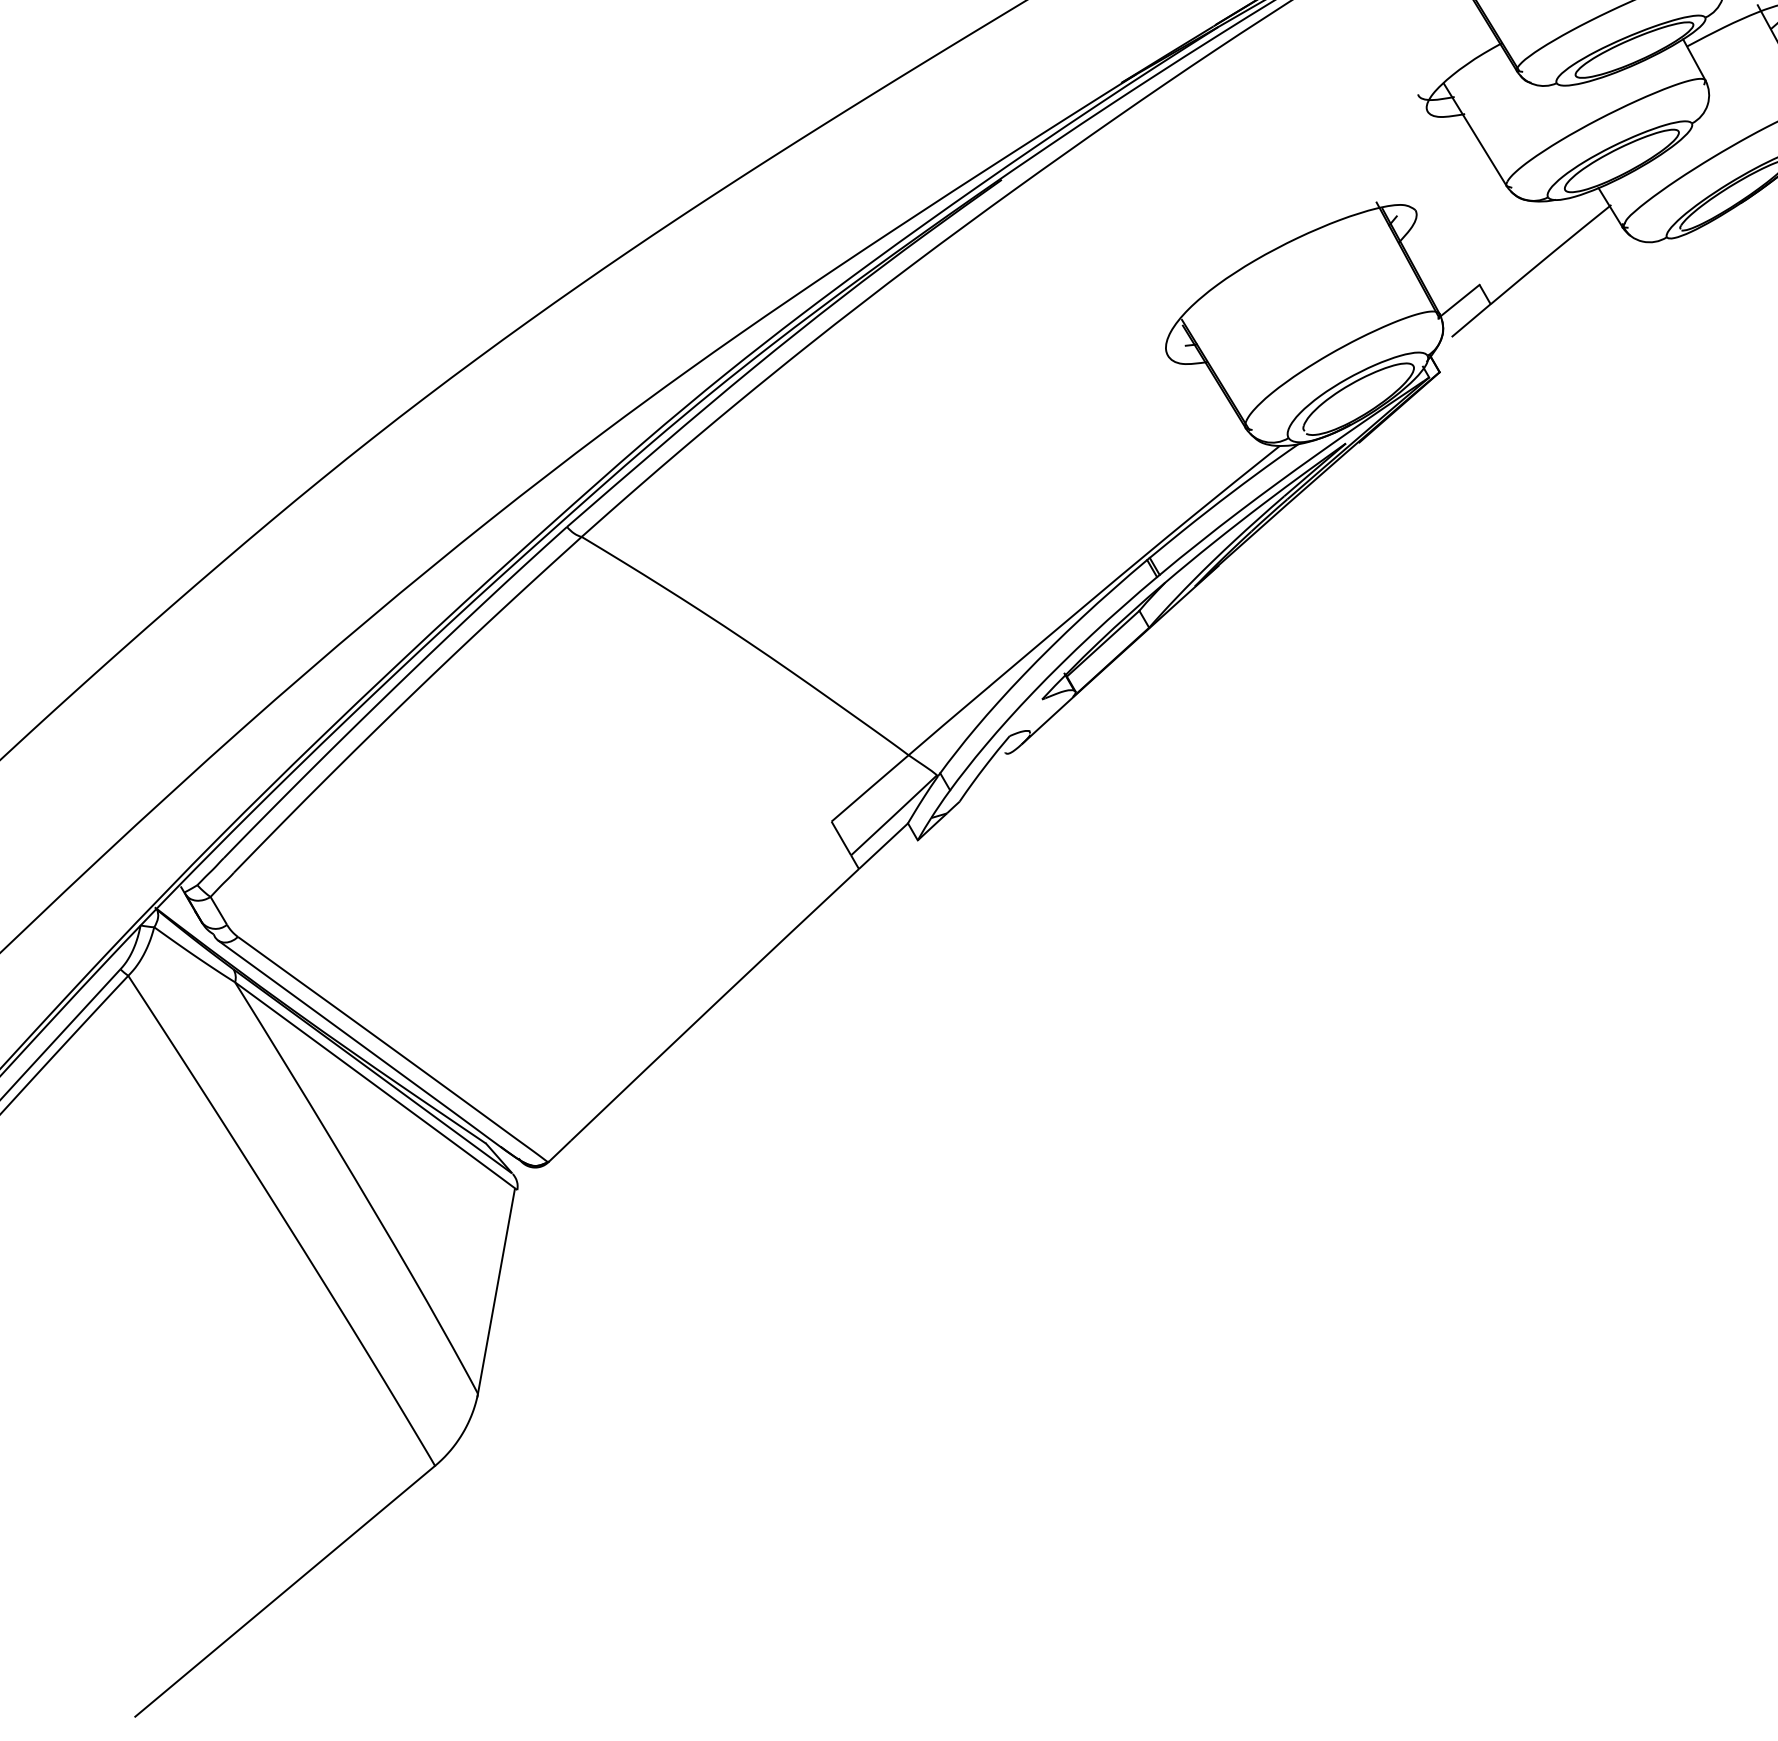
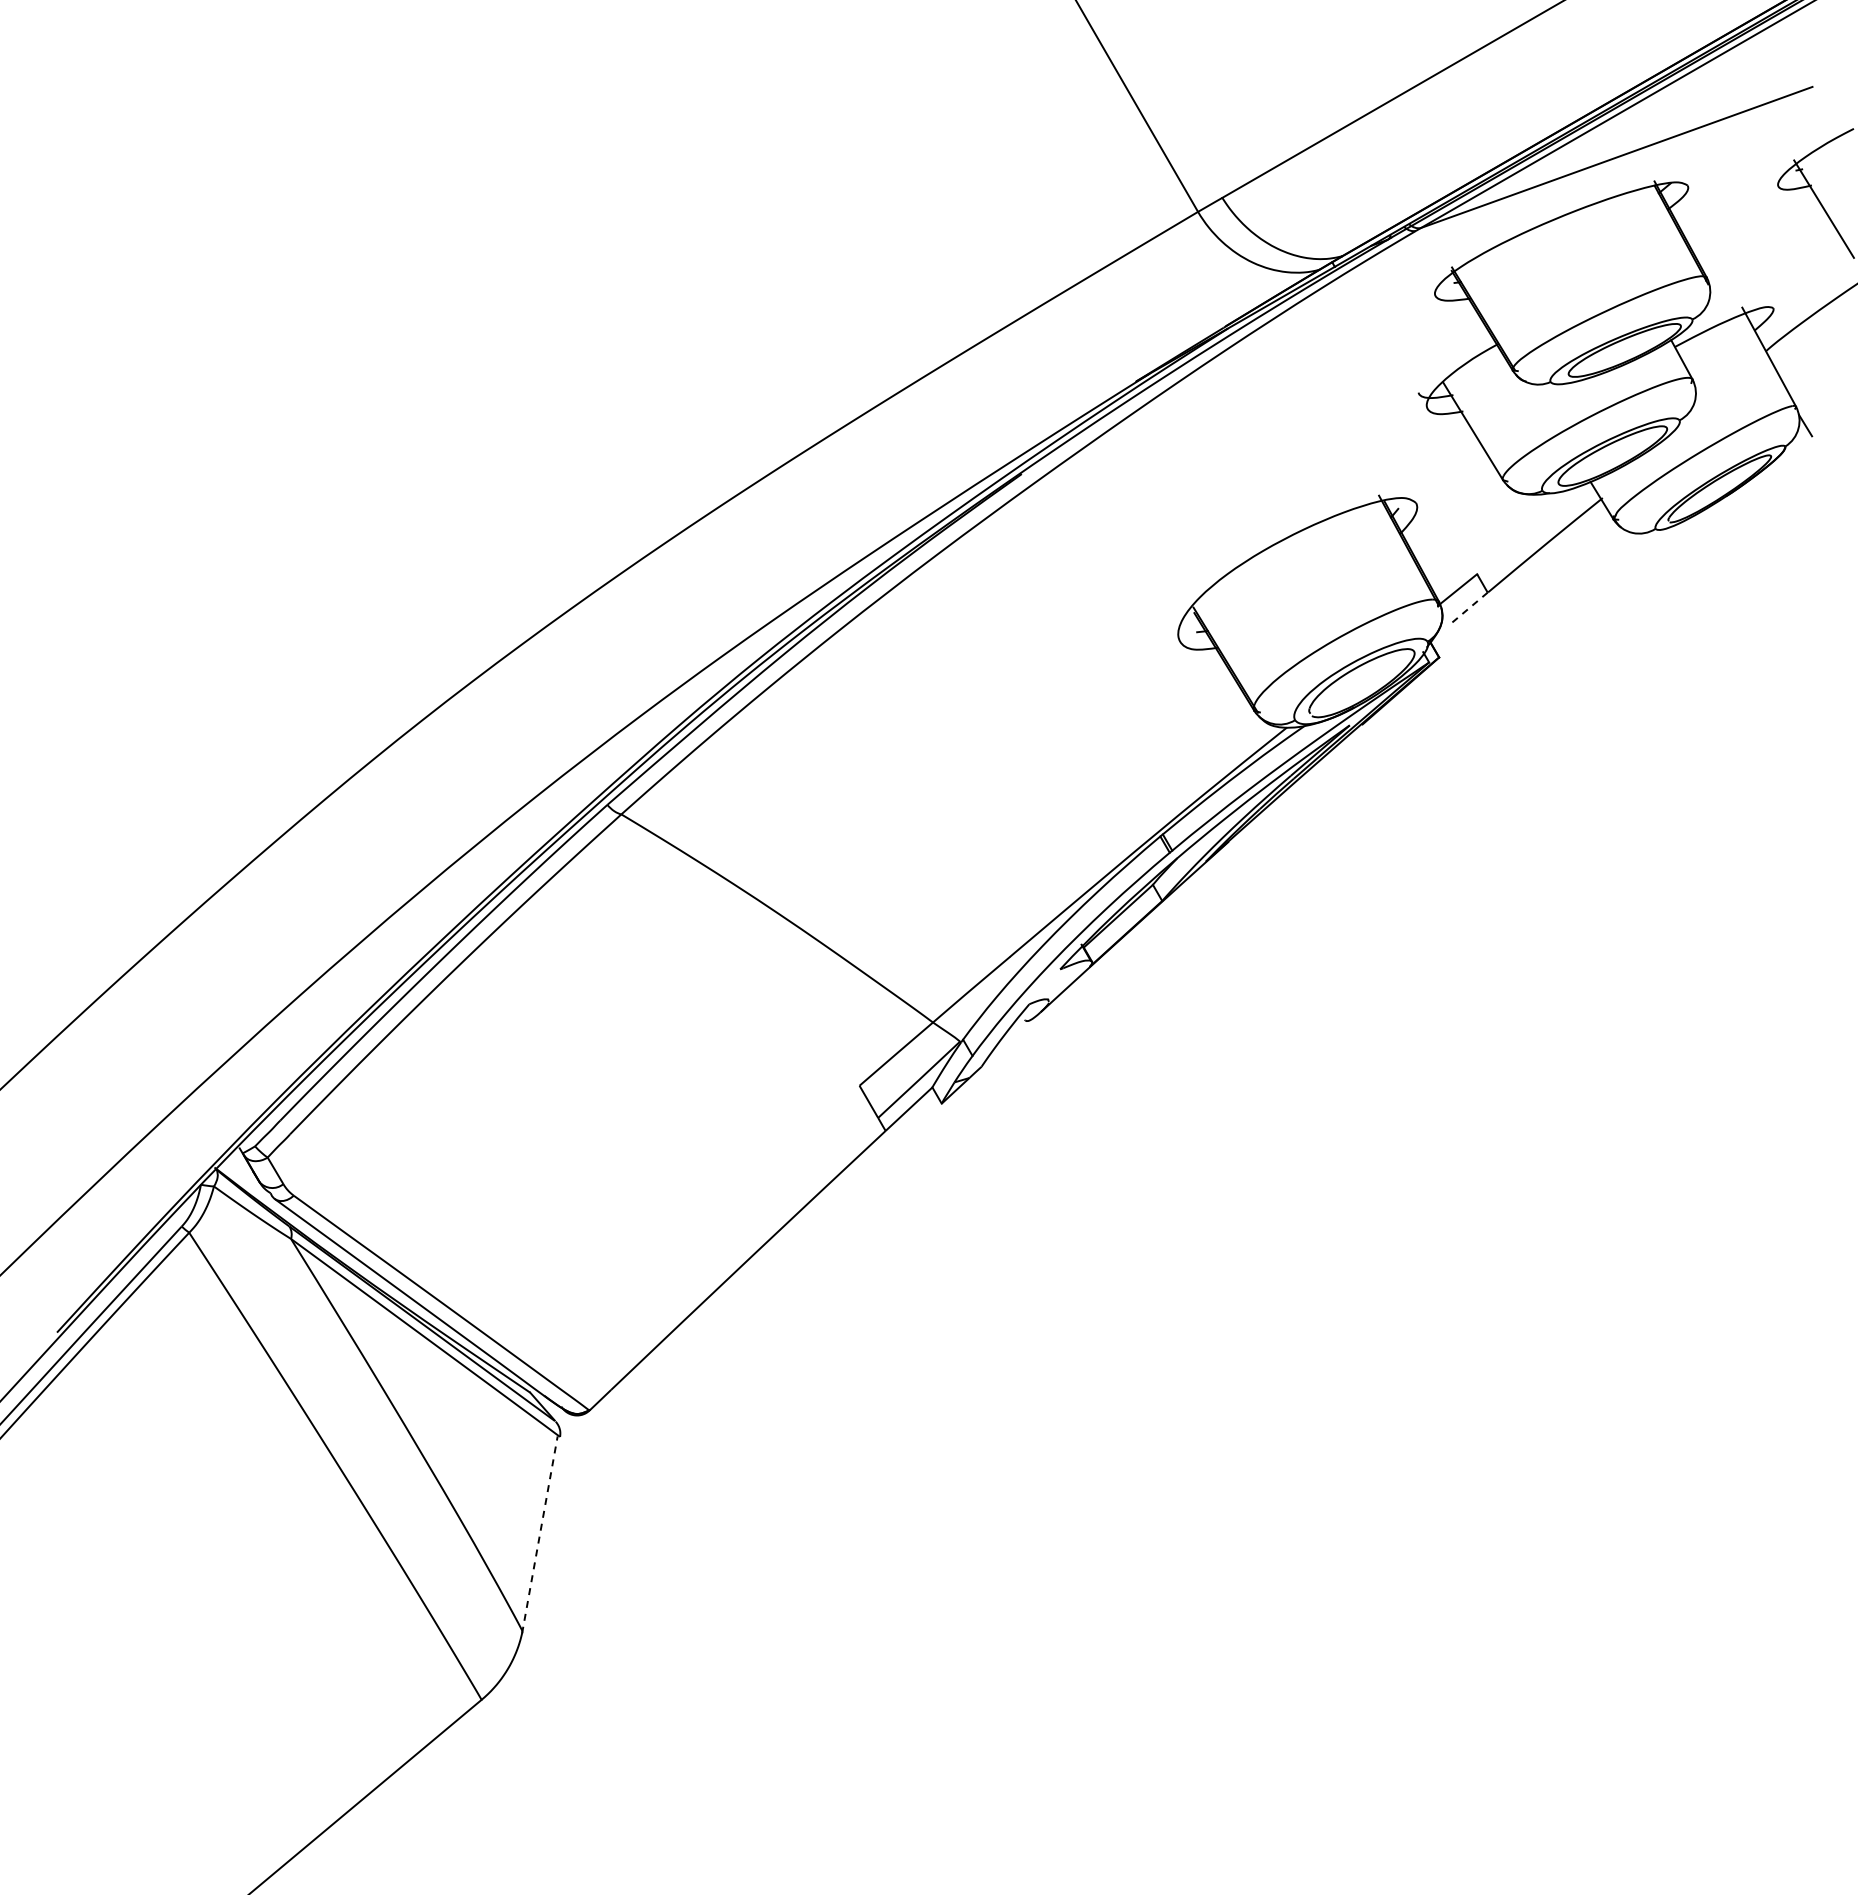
line: (1471, 319) -> (1469, 607), solid -> dashed
line: (495, 1292) -> (539, 1534), solid -> dashed

